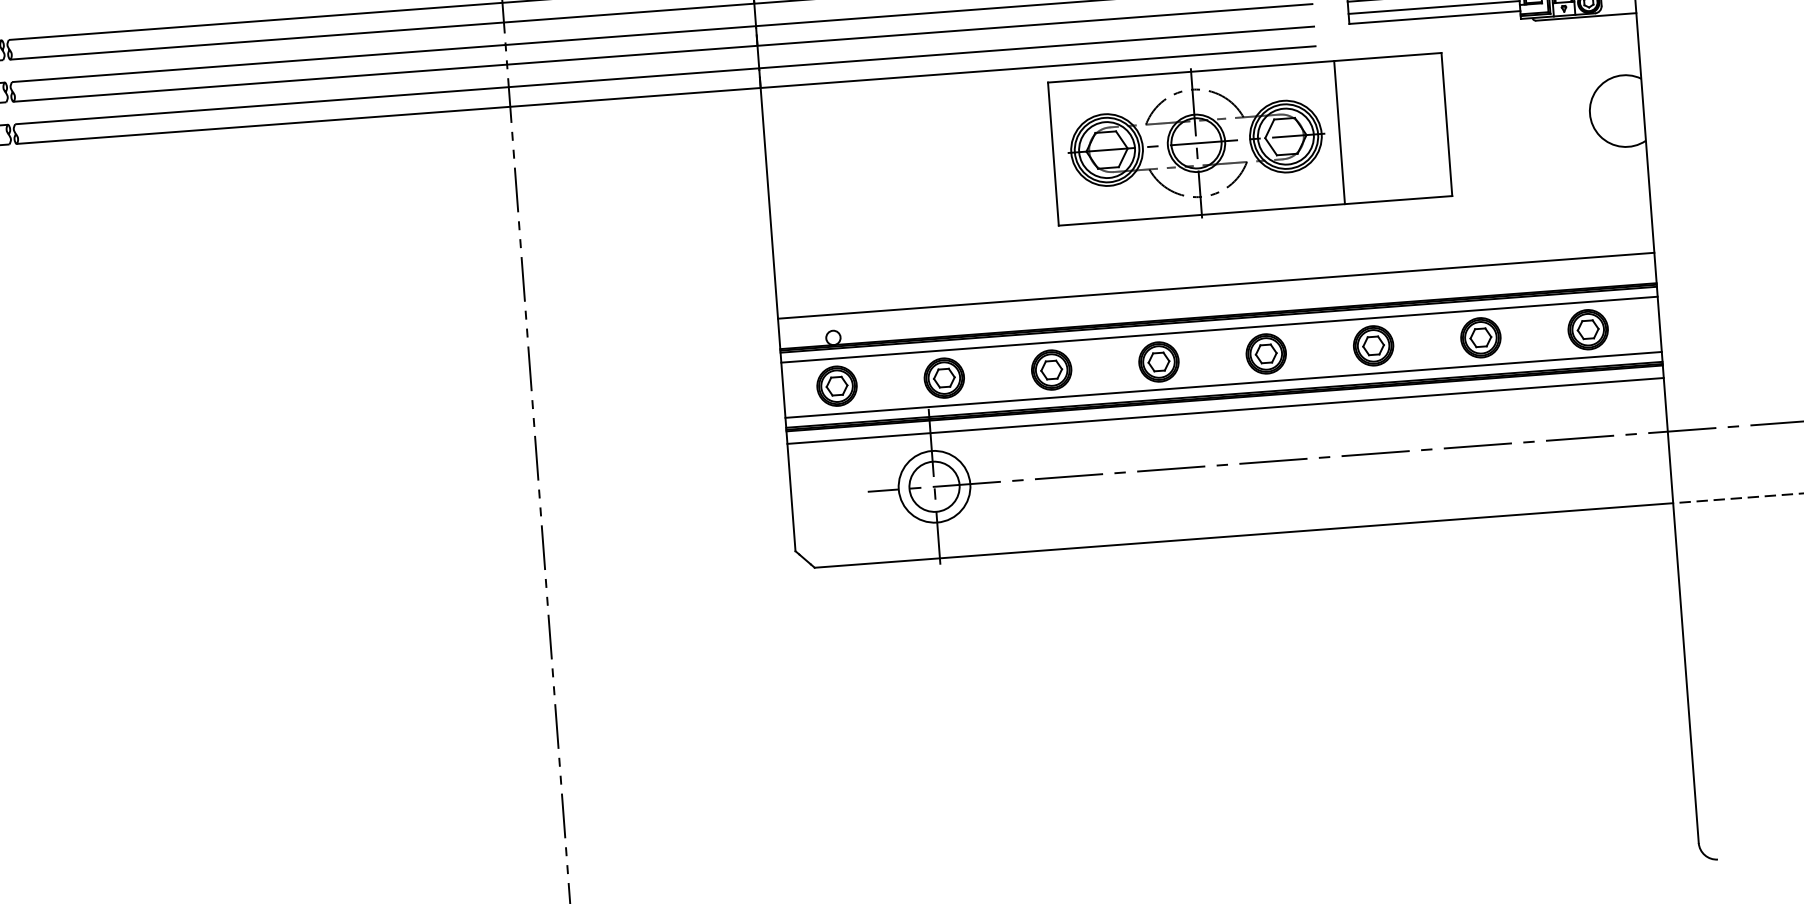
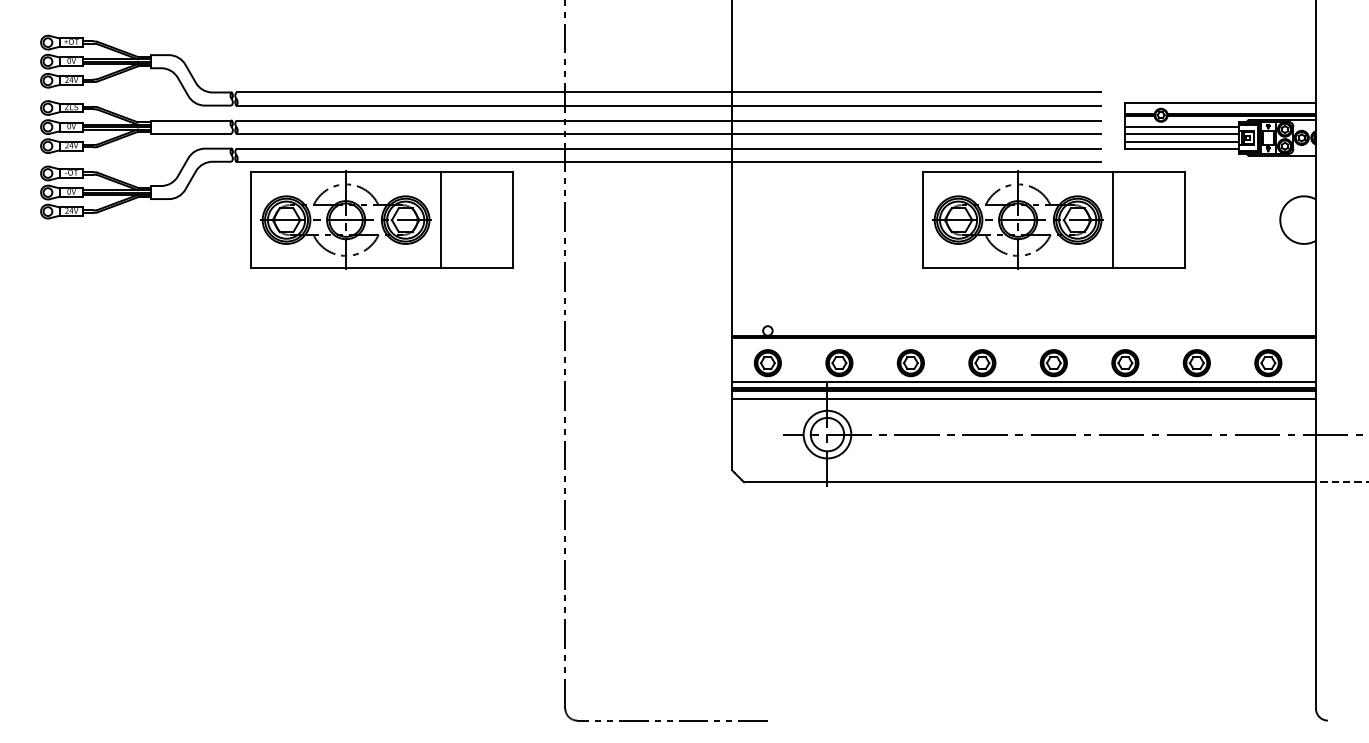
part: (240, 214) -> (381, 219), added
line: (1216, 285) -> (1024, 315), removed
line: (1220, 329) -> (1024, 344), removed

